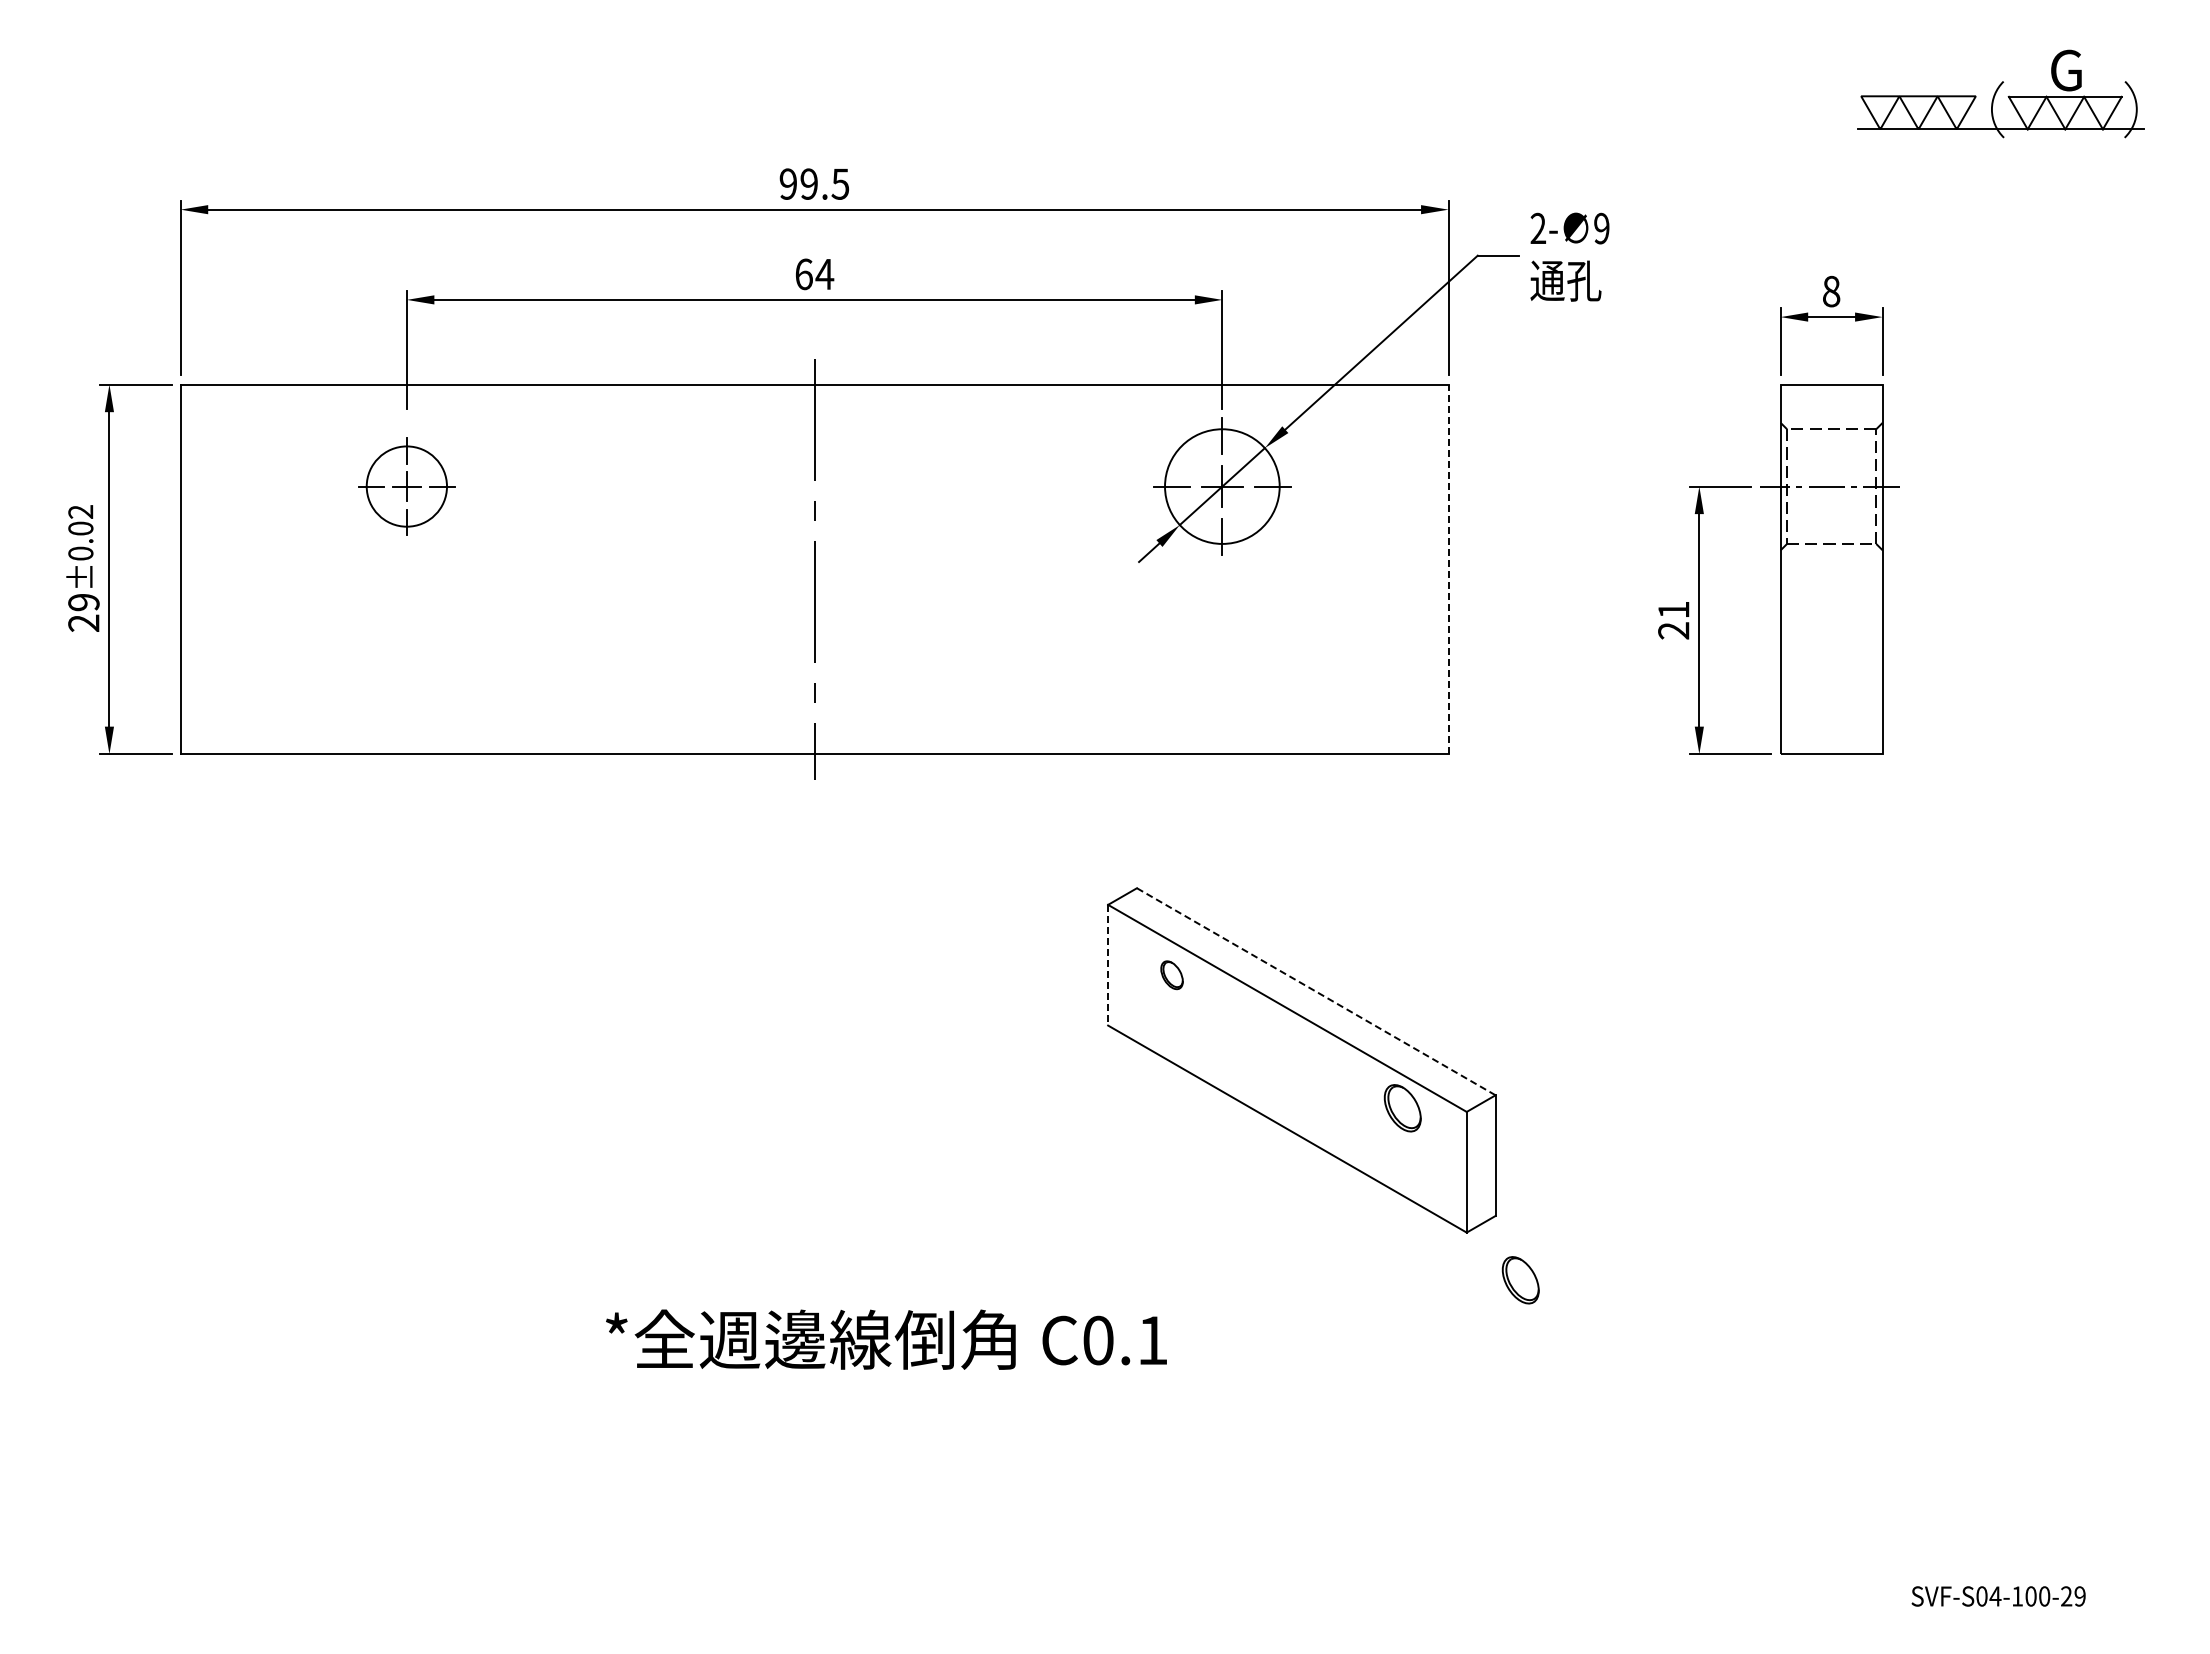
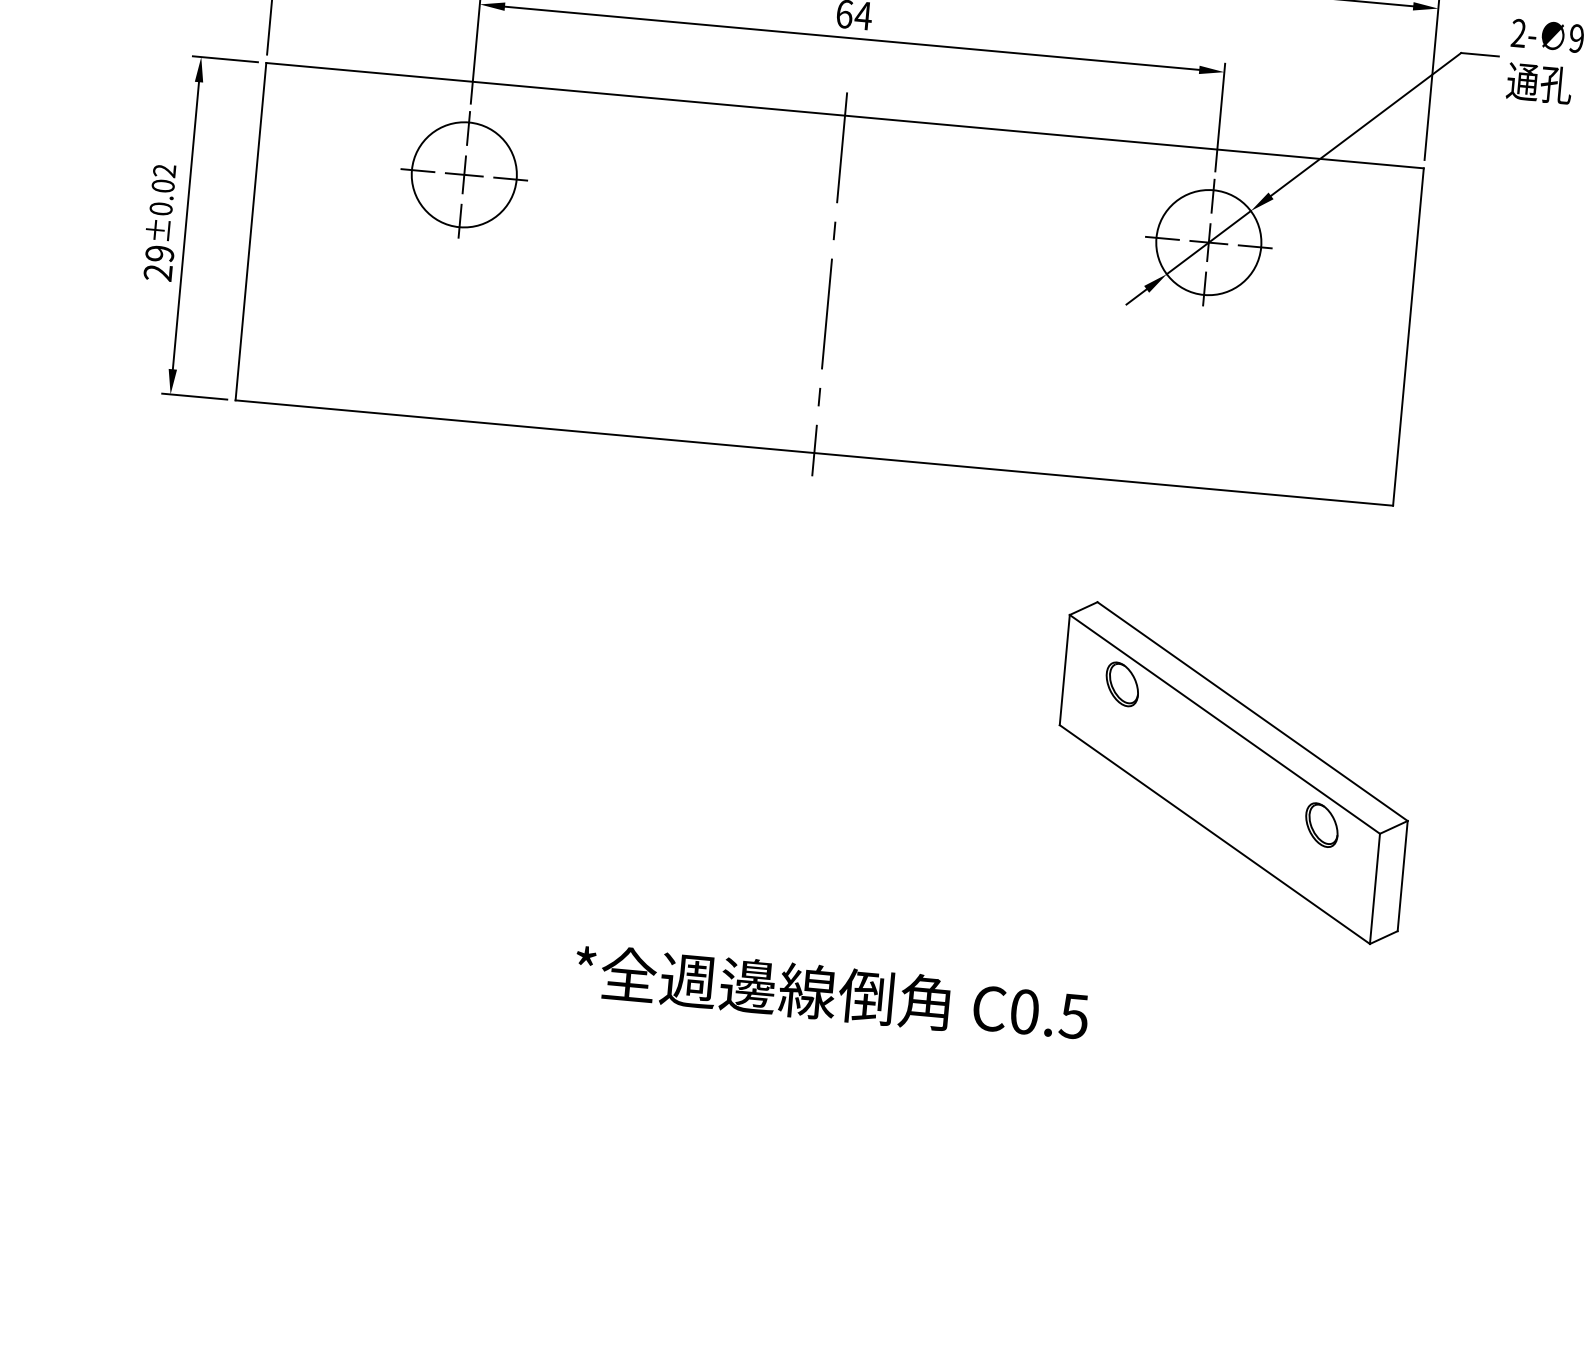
part: (406, 486) -> (464, 174), size x1.43
line: (1448, 569) -> (1408, 337), dashed -> solid
line: (1108, 965) -> (1065, 670), dashed -> solid
part: (1171, 975) -> (1121, 684), size x1.67
line: (1315, 991) -> (1251, 711), dashed -> solid
part: (1520, 1280) -> (1415, 992), removed
text: (1152, 1340) -> (1074, 1016), C0.1 -> C0.5

